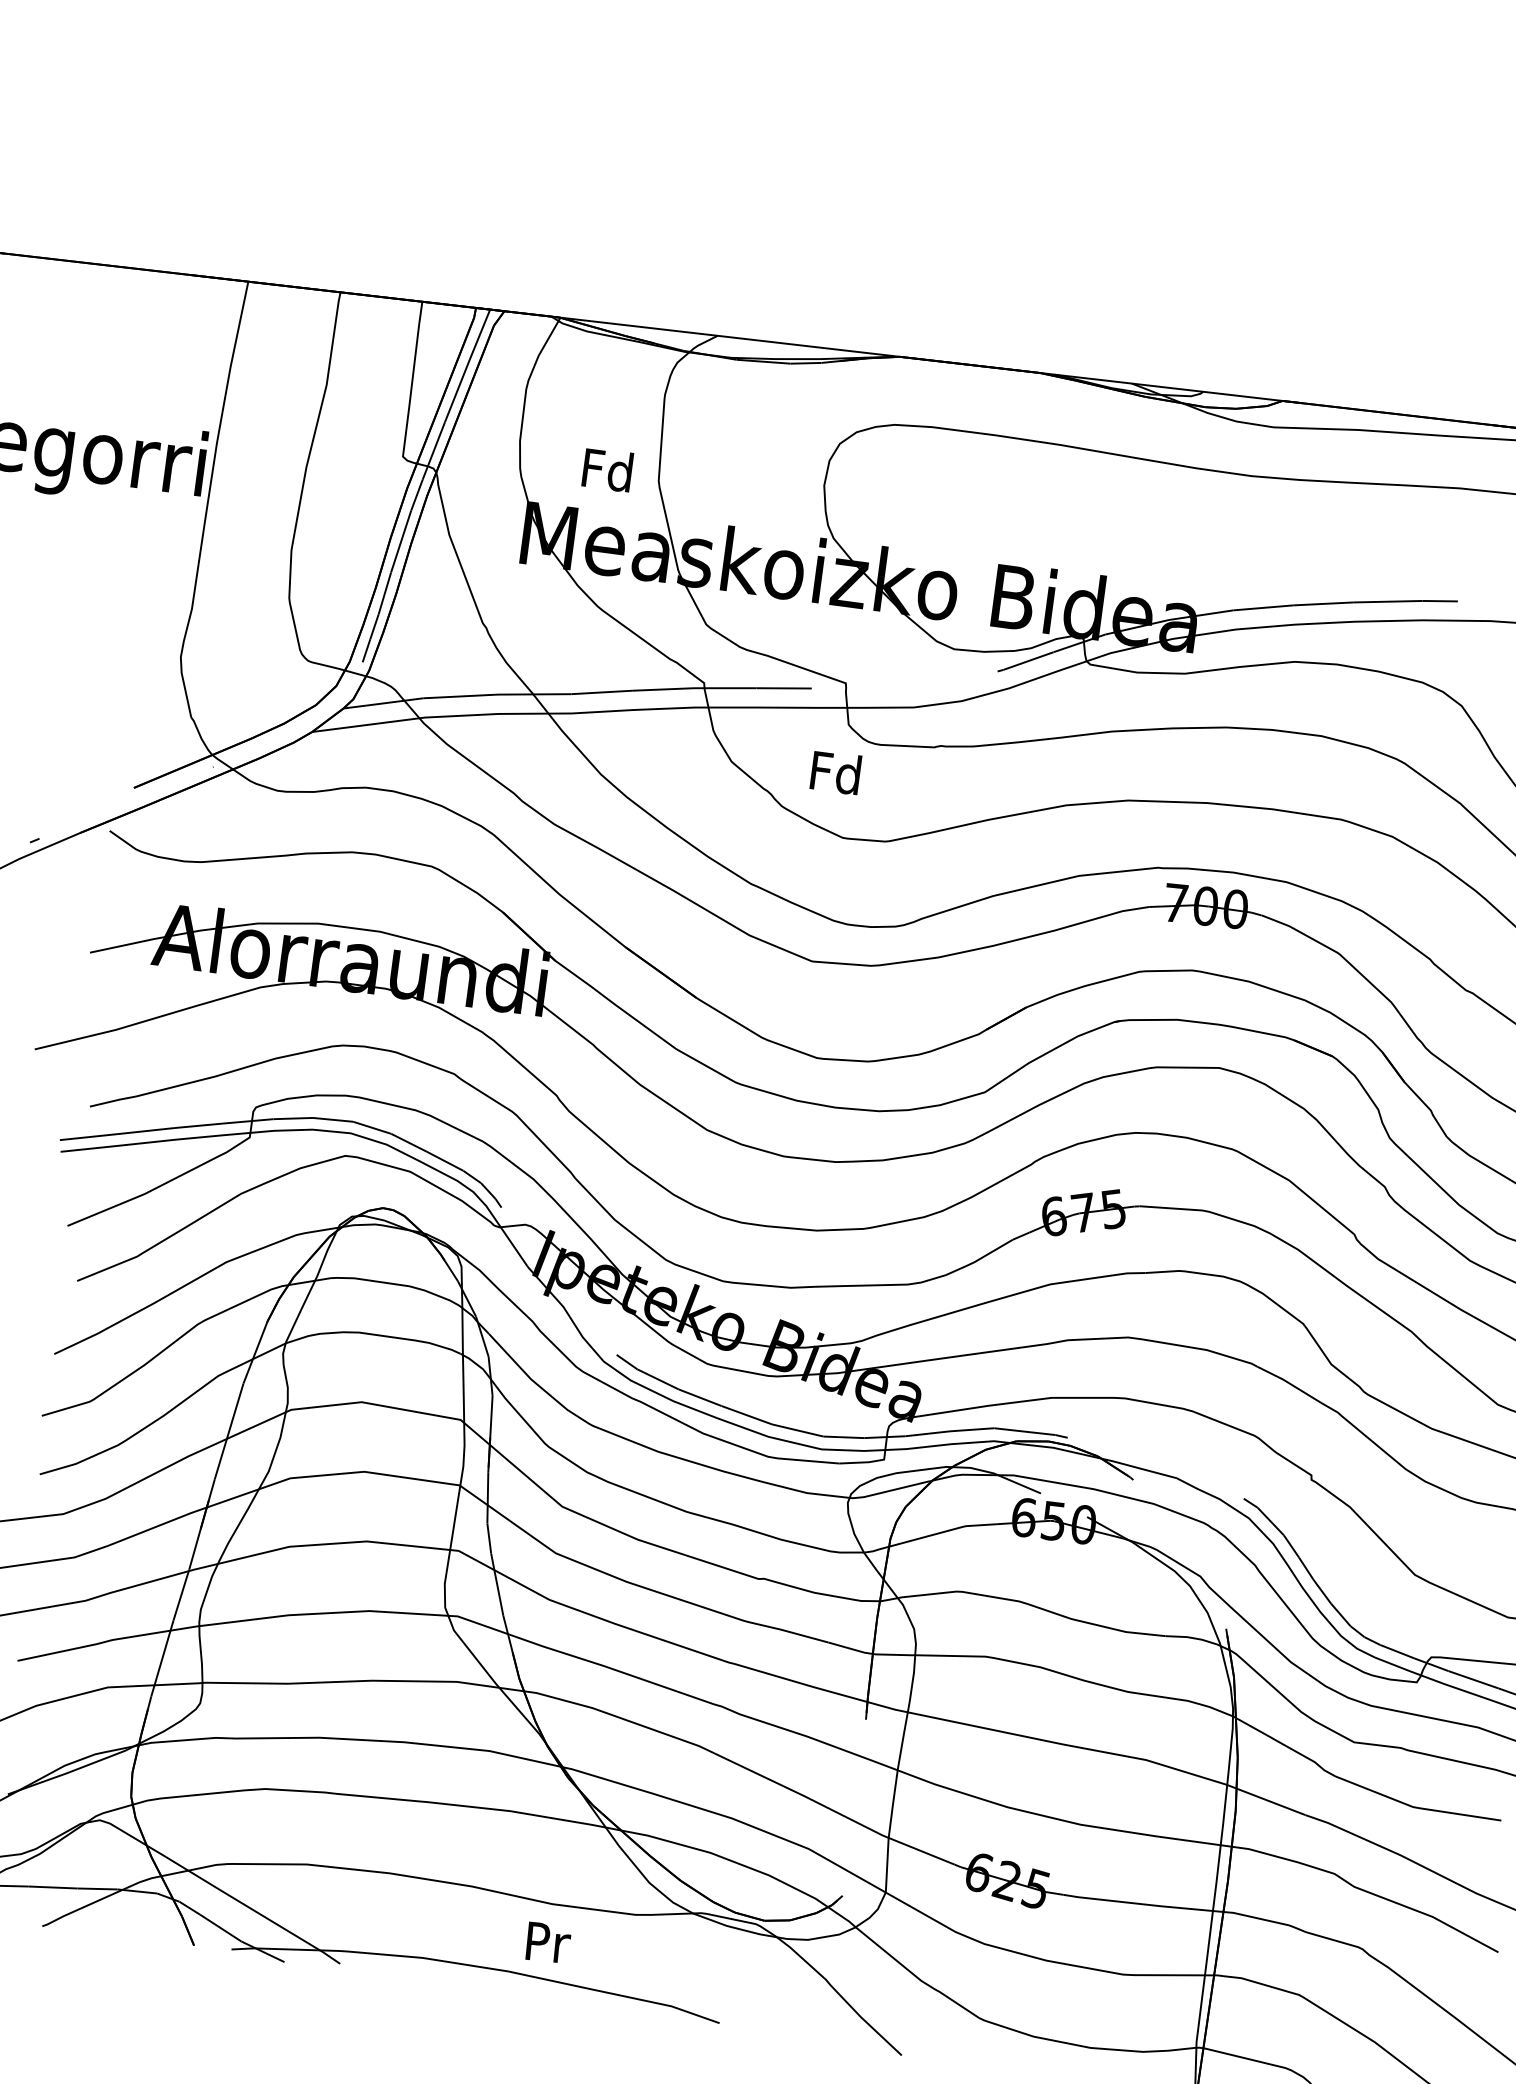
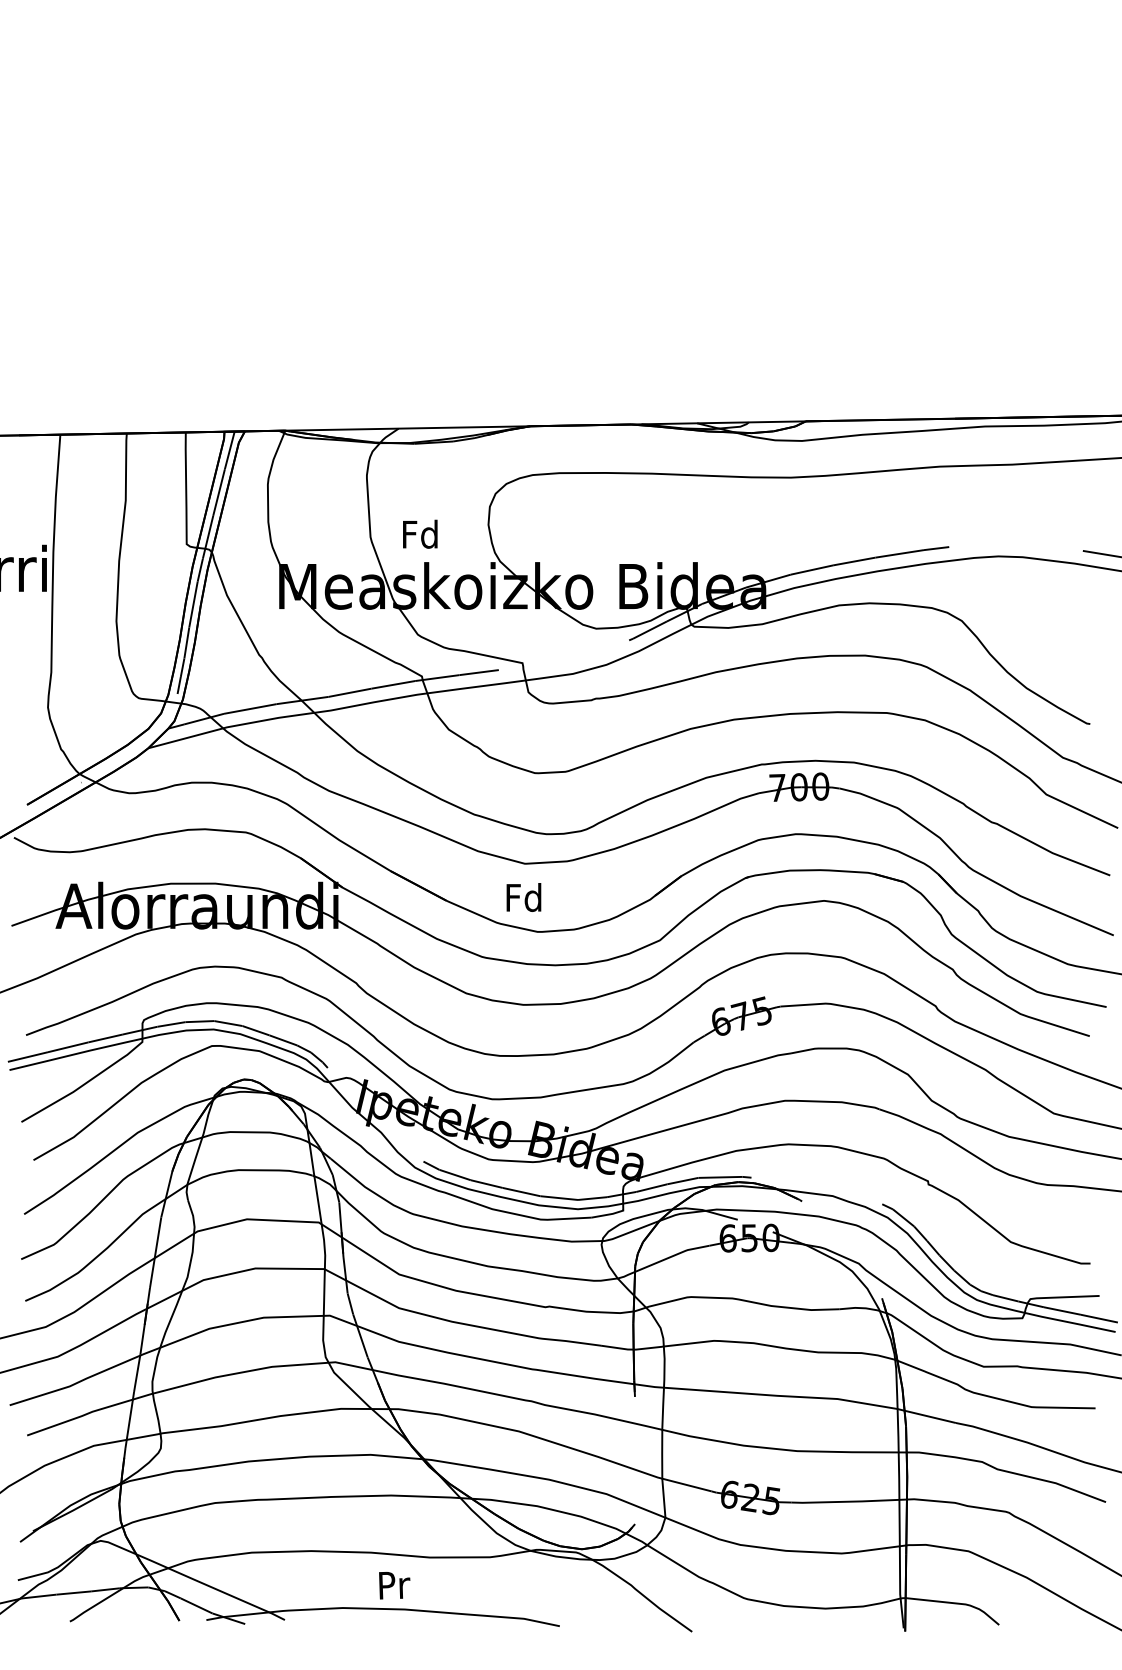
text: (608, 468) -> (420, 533), moved
text: (835, 772) -> (523, 897), moved
text: (548, 1942) -> (394, 1585), moved

